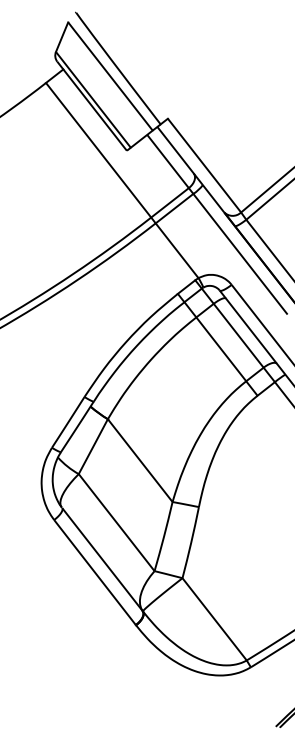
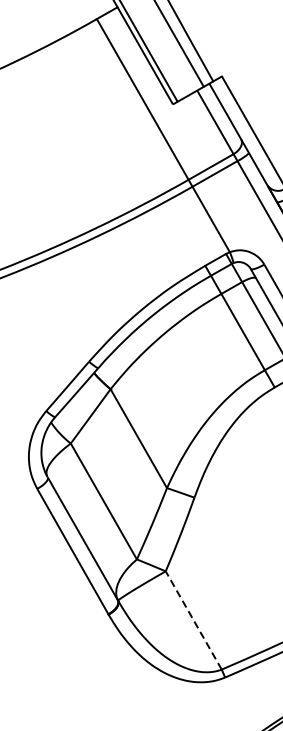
line: (214, 618) -> (193, 619), solid -> dashed

